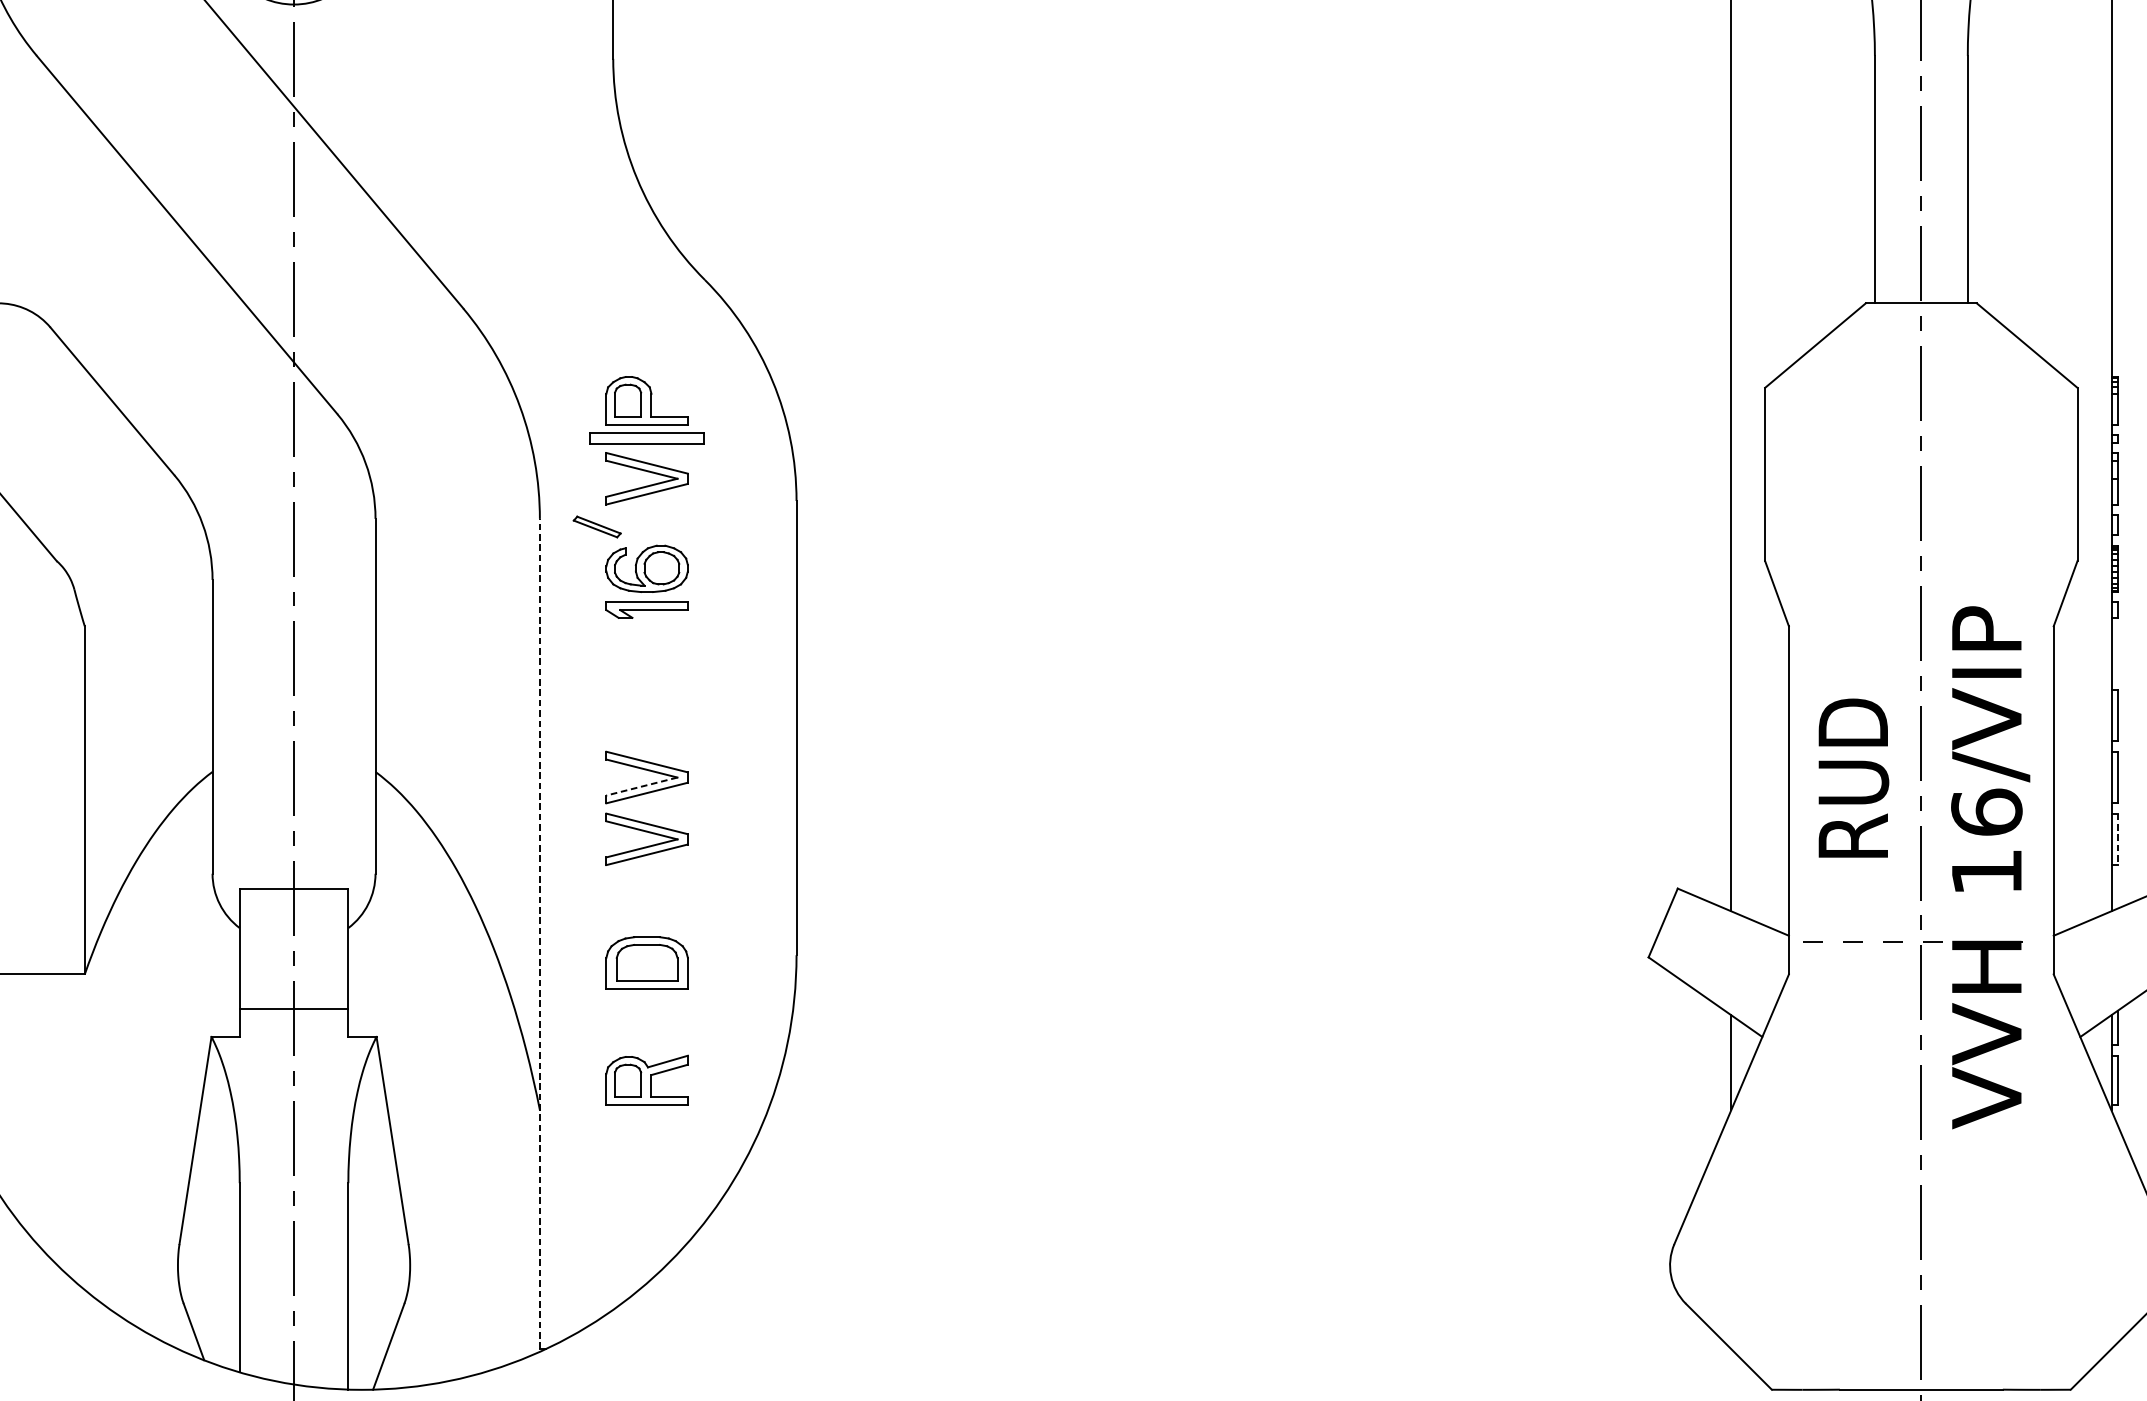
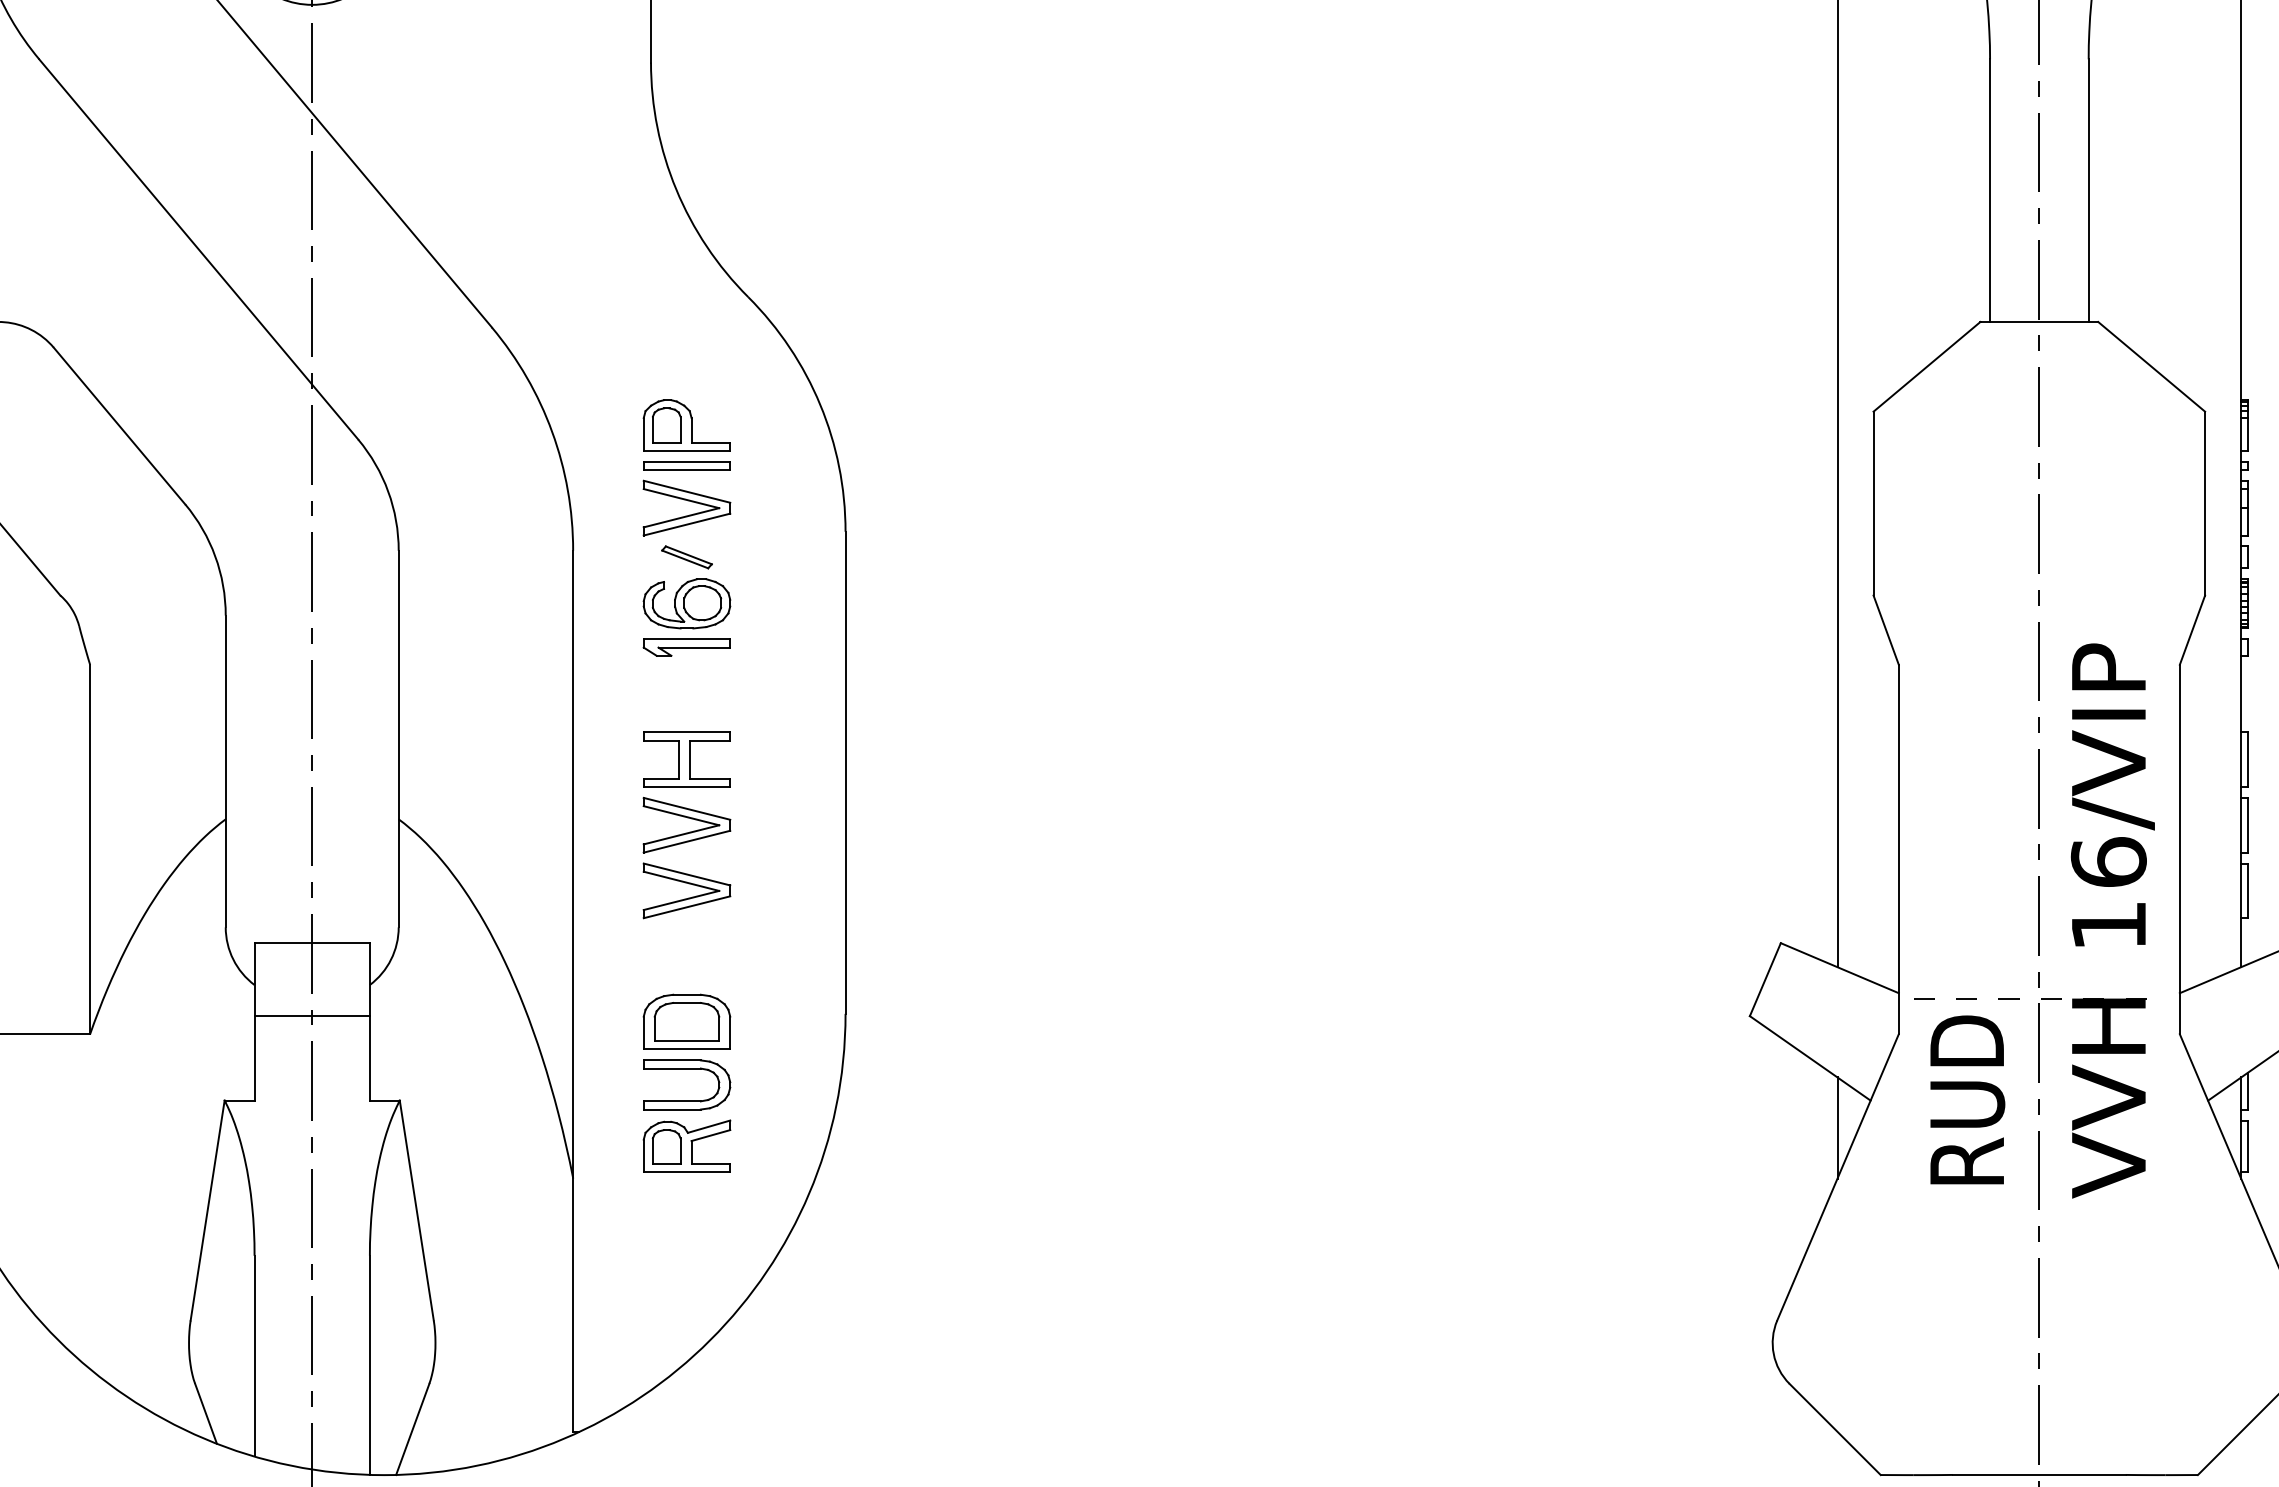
part: (646, 438) -> (686, 465), size x0.71
part: (596, 527) -> (686, 557), moved
part: (646, 715) -> (686, 759), added
text: (1853, 777) -> (1967, 1099), moved
line: (641, 786) -> (681, 834), dashed -> solid
line: (2118, 839) -> (2248, 891), dashed -> solid
line: (540, 934) -> (573, 991), dashed -> solid
part: (647, 1007) -> (687, 1069), added
line: (293, 1009) -> (311, 1016), moved

